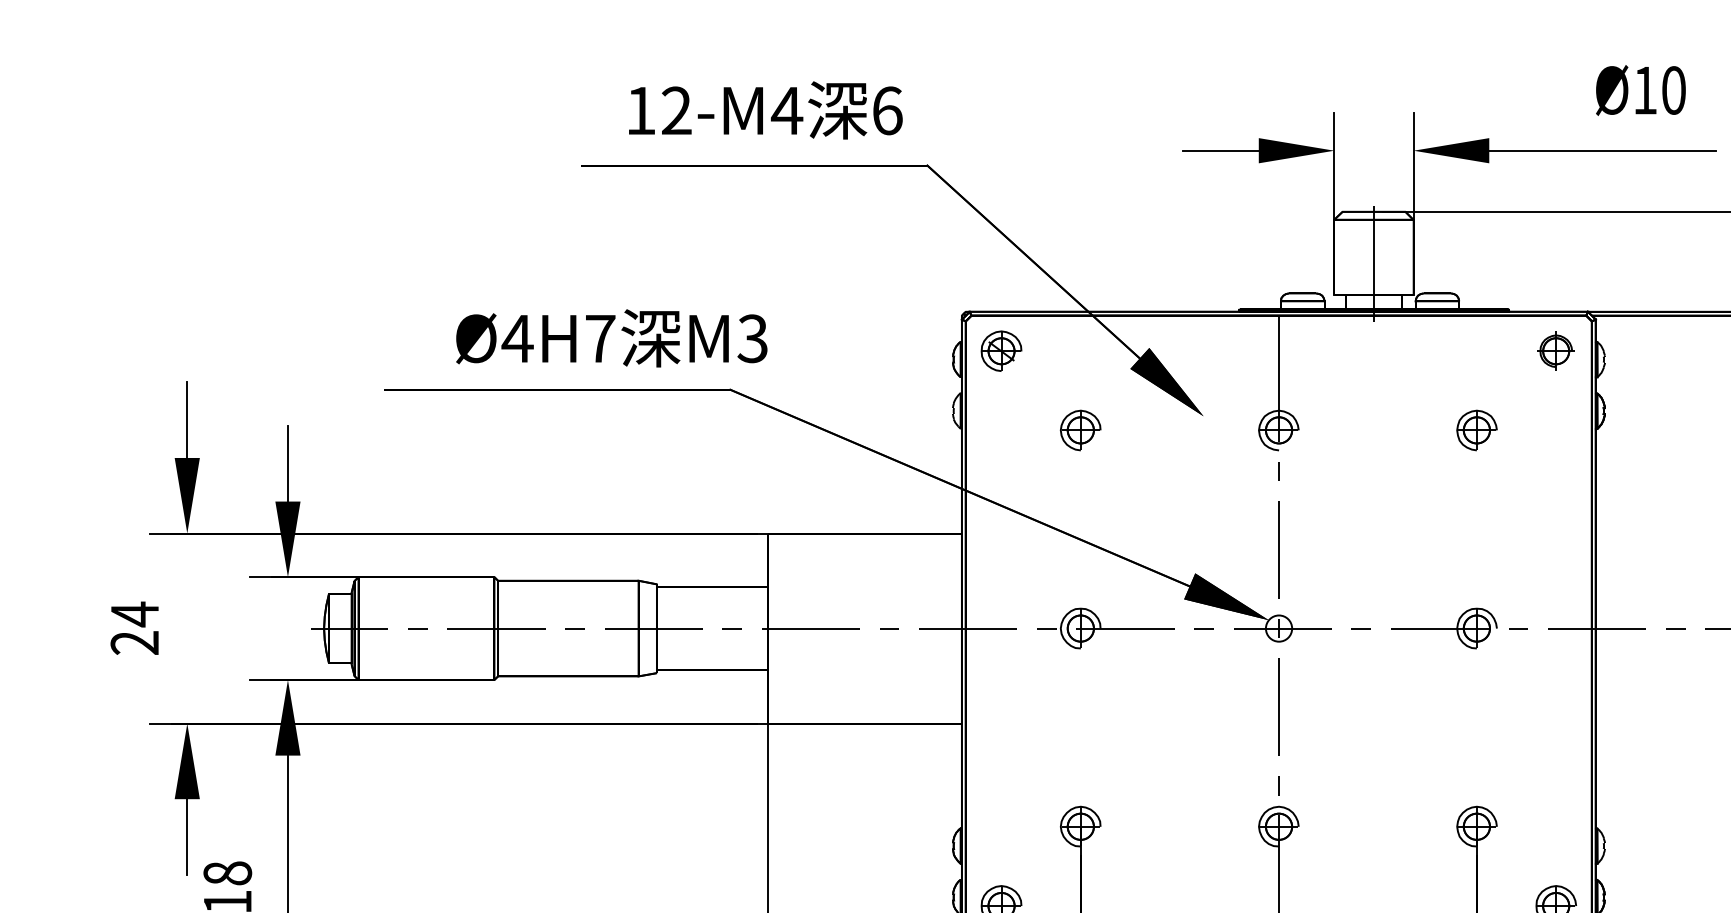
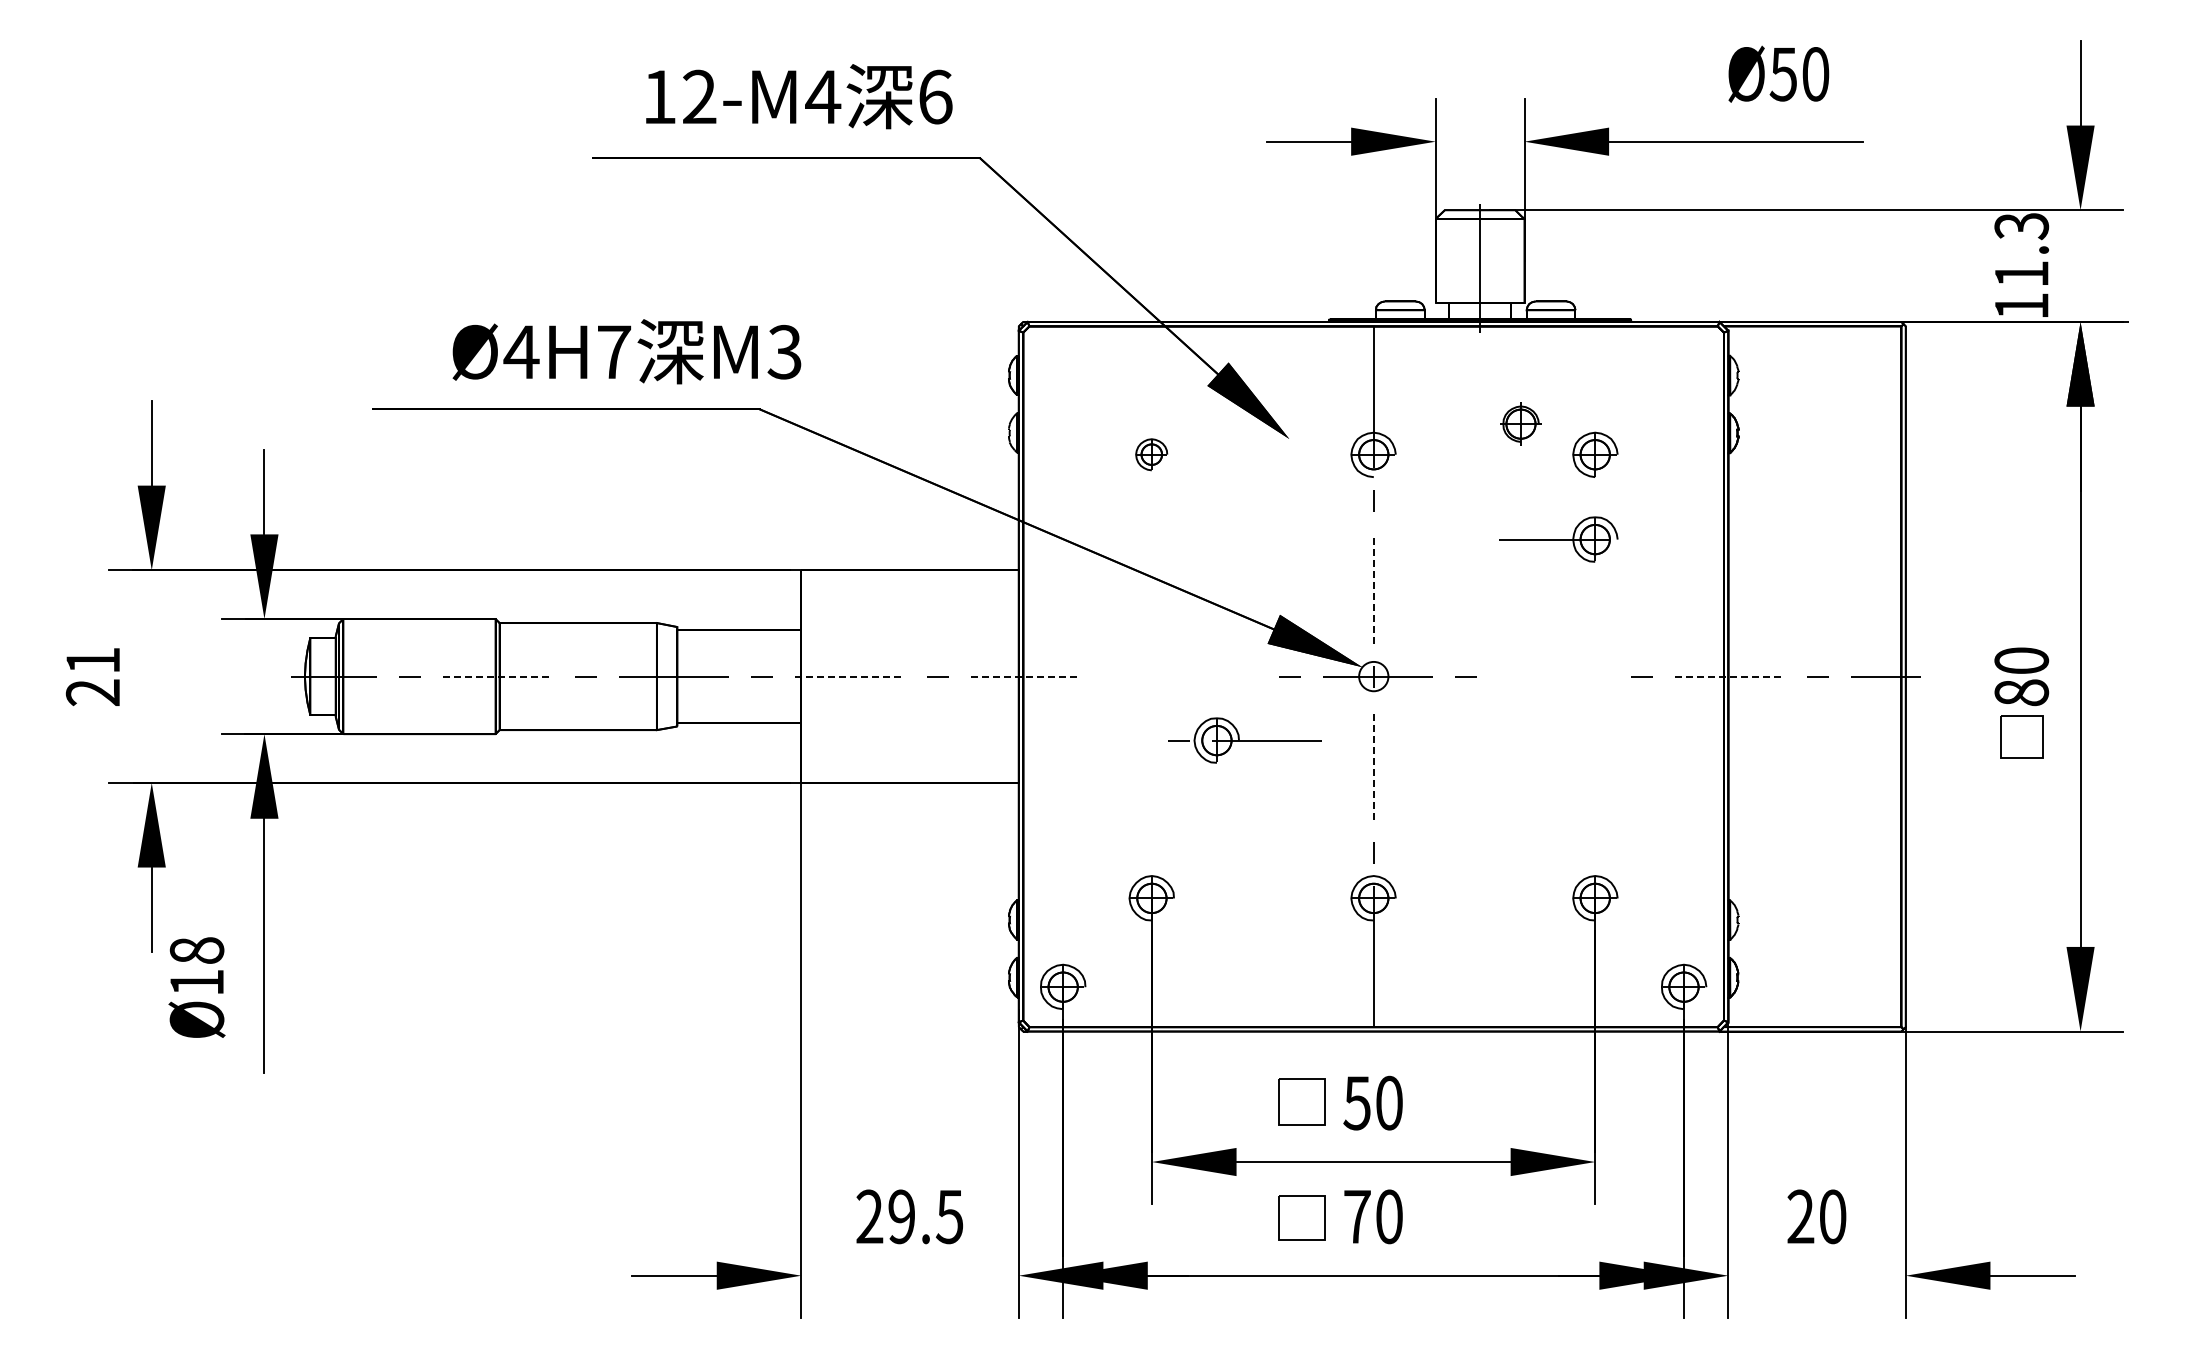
text: (1644, 90) -> (1782, 74), Ø10 -> Ø50
part: (1555, 350) -> (1520, 423), moved
part: (1001, 351) -> (1063, 366), removed
part: (1080, 430) -> (1151, 454), size x0.7
line: (1278, 549) -> (1373, 588), solid -> dashed
text: (134, 614) -> (92, 660), 24 -> 21
line: (497, 628) -> (498, 676), solid -> dashed
line: (811, 628) -> (850, 676), solid -> dashed
line: (968, 628) -> (1026, 676), solid -> dashed
part: (1105, 628) -> (1244, 740), moved
part: (1444, 628) -> (1558, 539), moved
line: (1597, 628) -> (1730, 676), solid -> dashed
line: (1278, 707) -> (1373, 764), solid -> dashed

